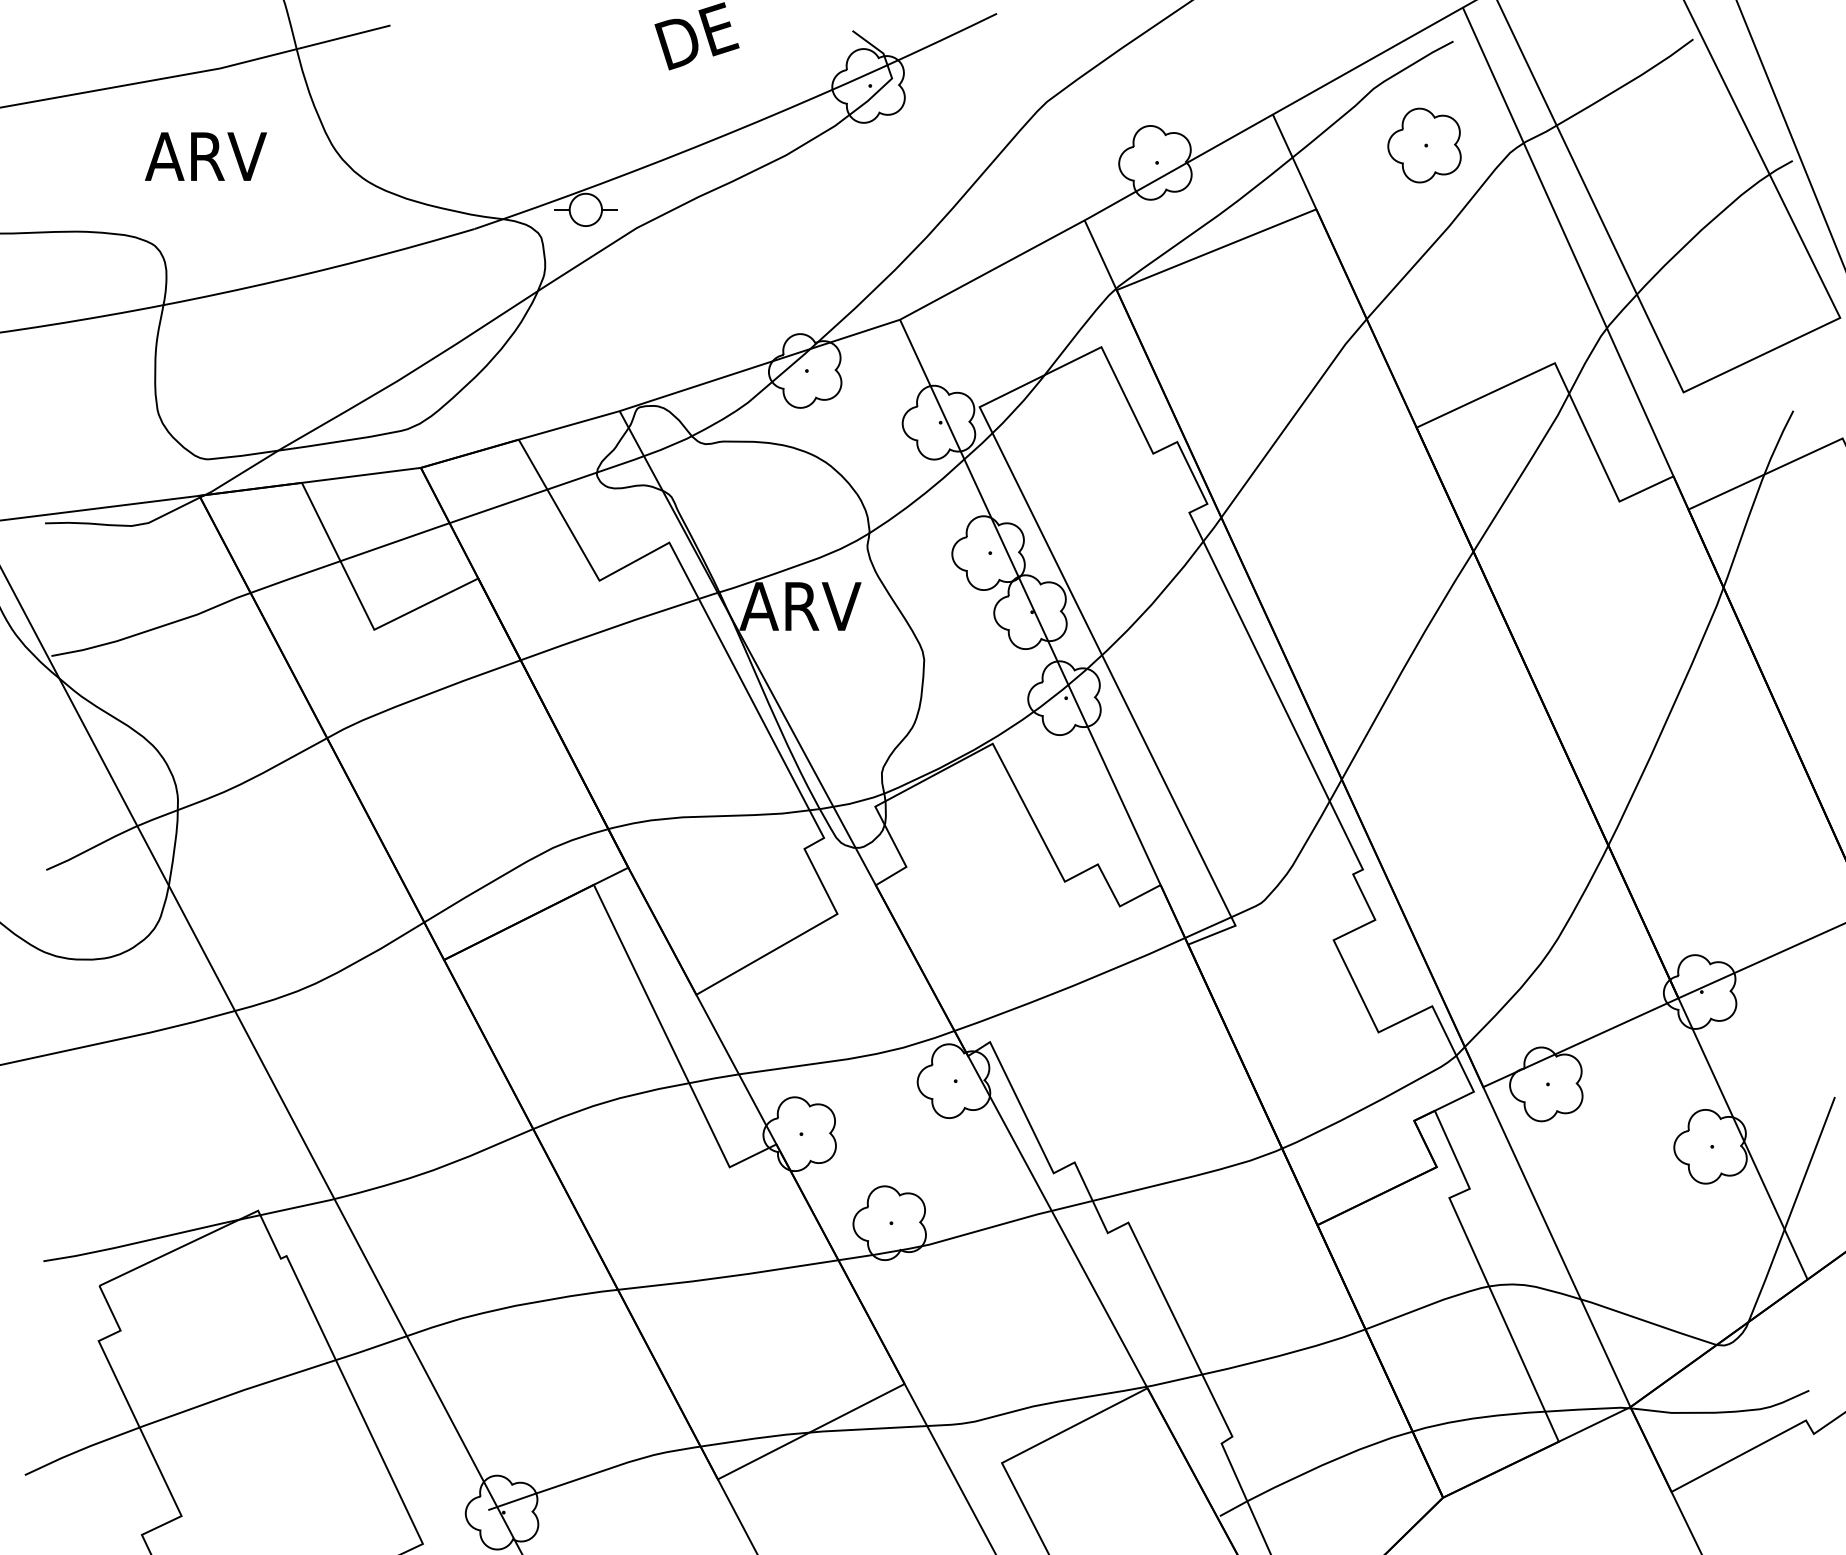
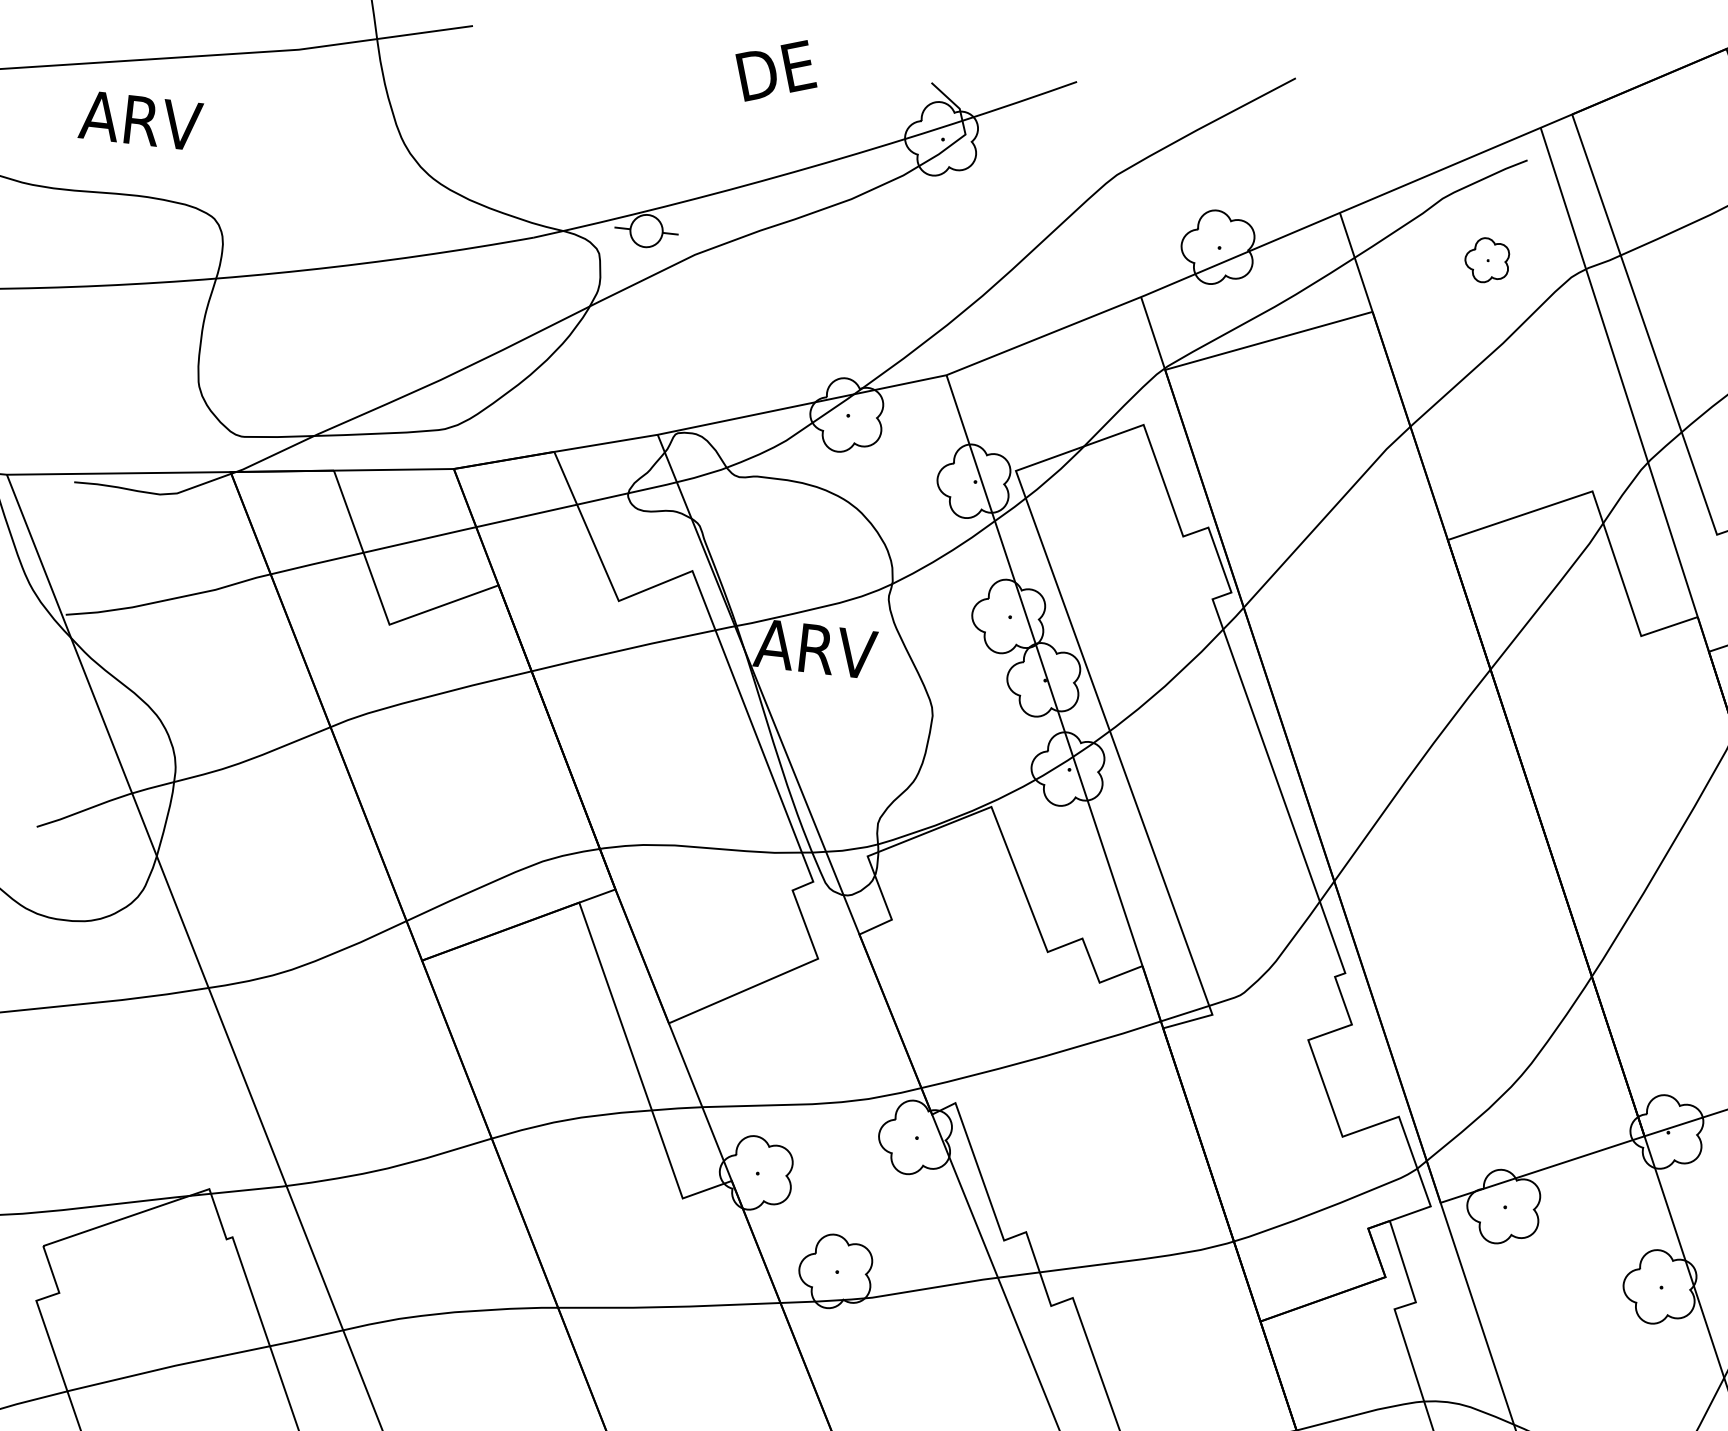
part: (1424, 145) -> (1487, 260), size x0.6
text: (205, 156) -> (140, 120), moved

